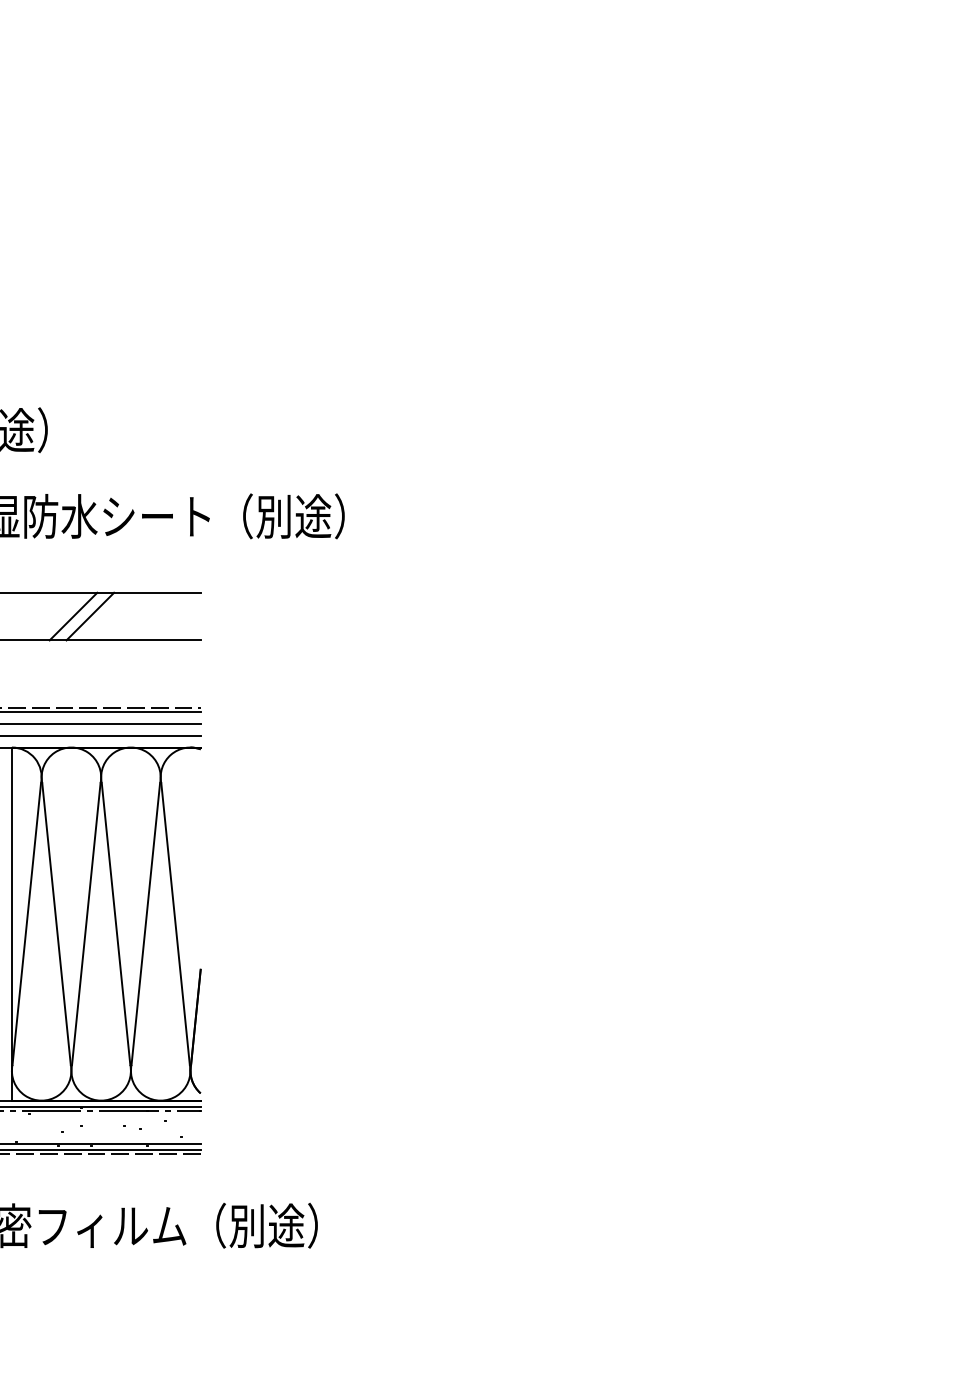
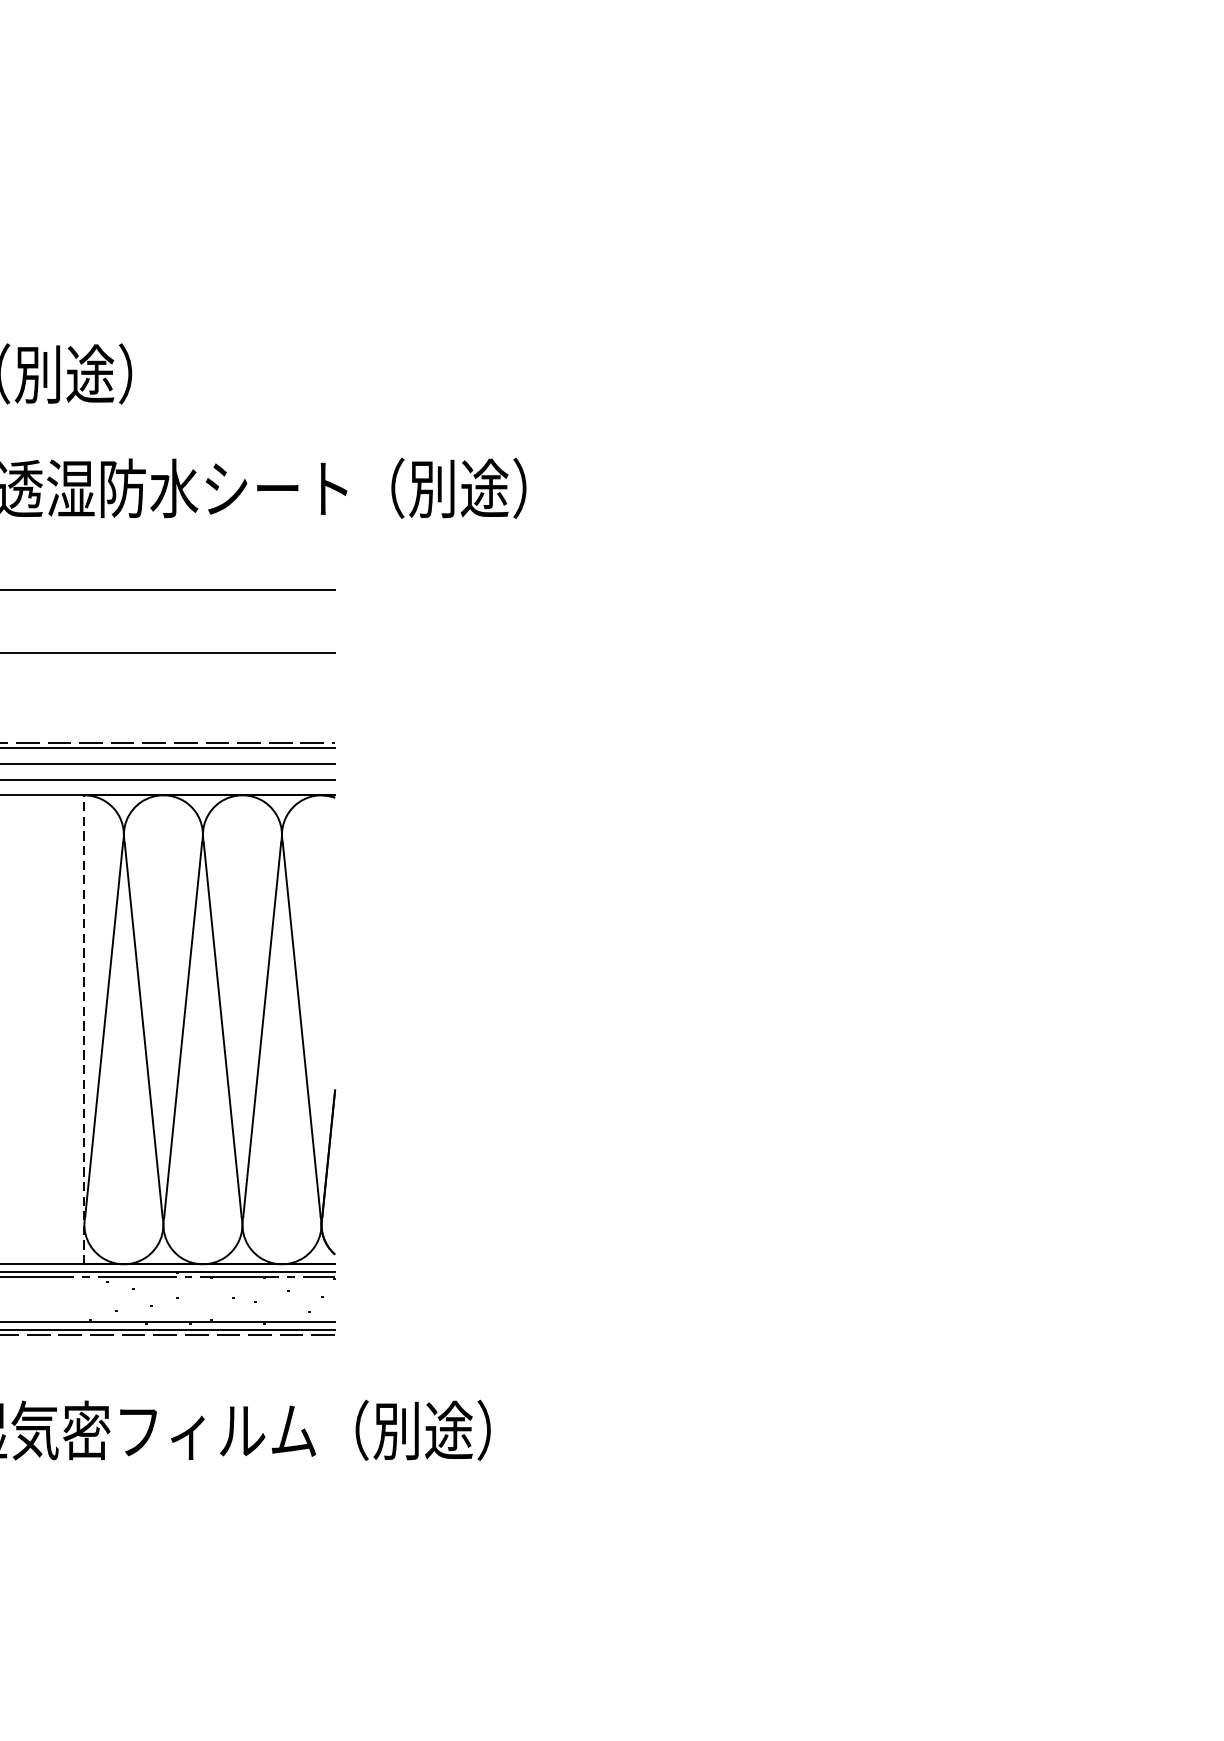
line: (73, 616) -> (166, 621), removed
line: (90, 616) -> (188, 621), removed
line: (11, 924) -> (83, 1030), solid -> dashed

